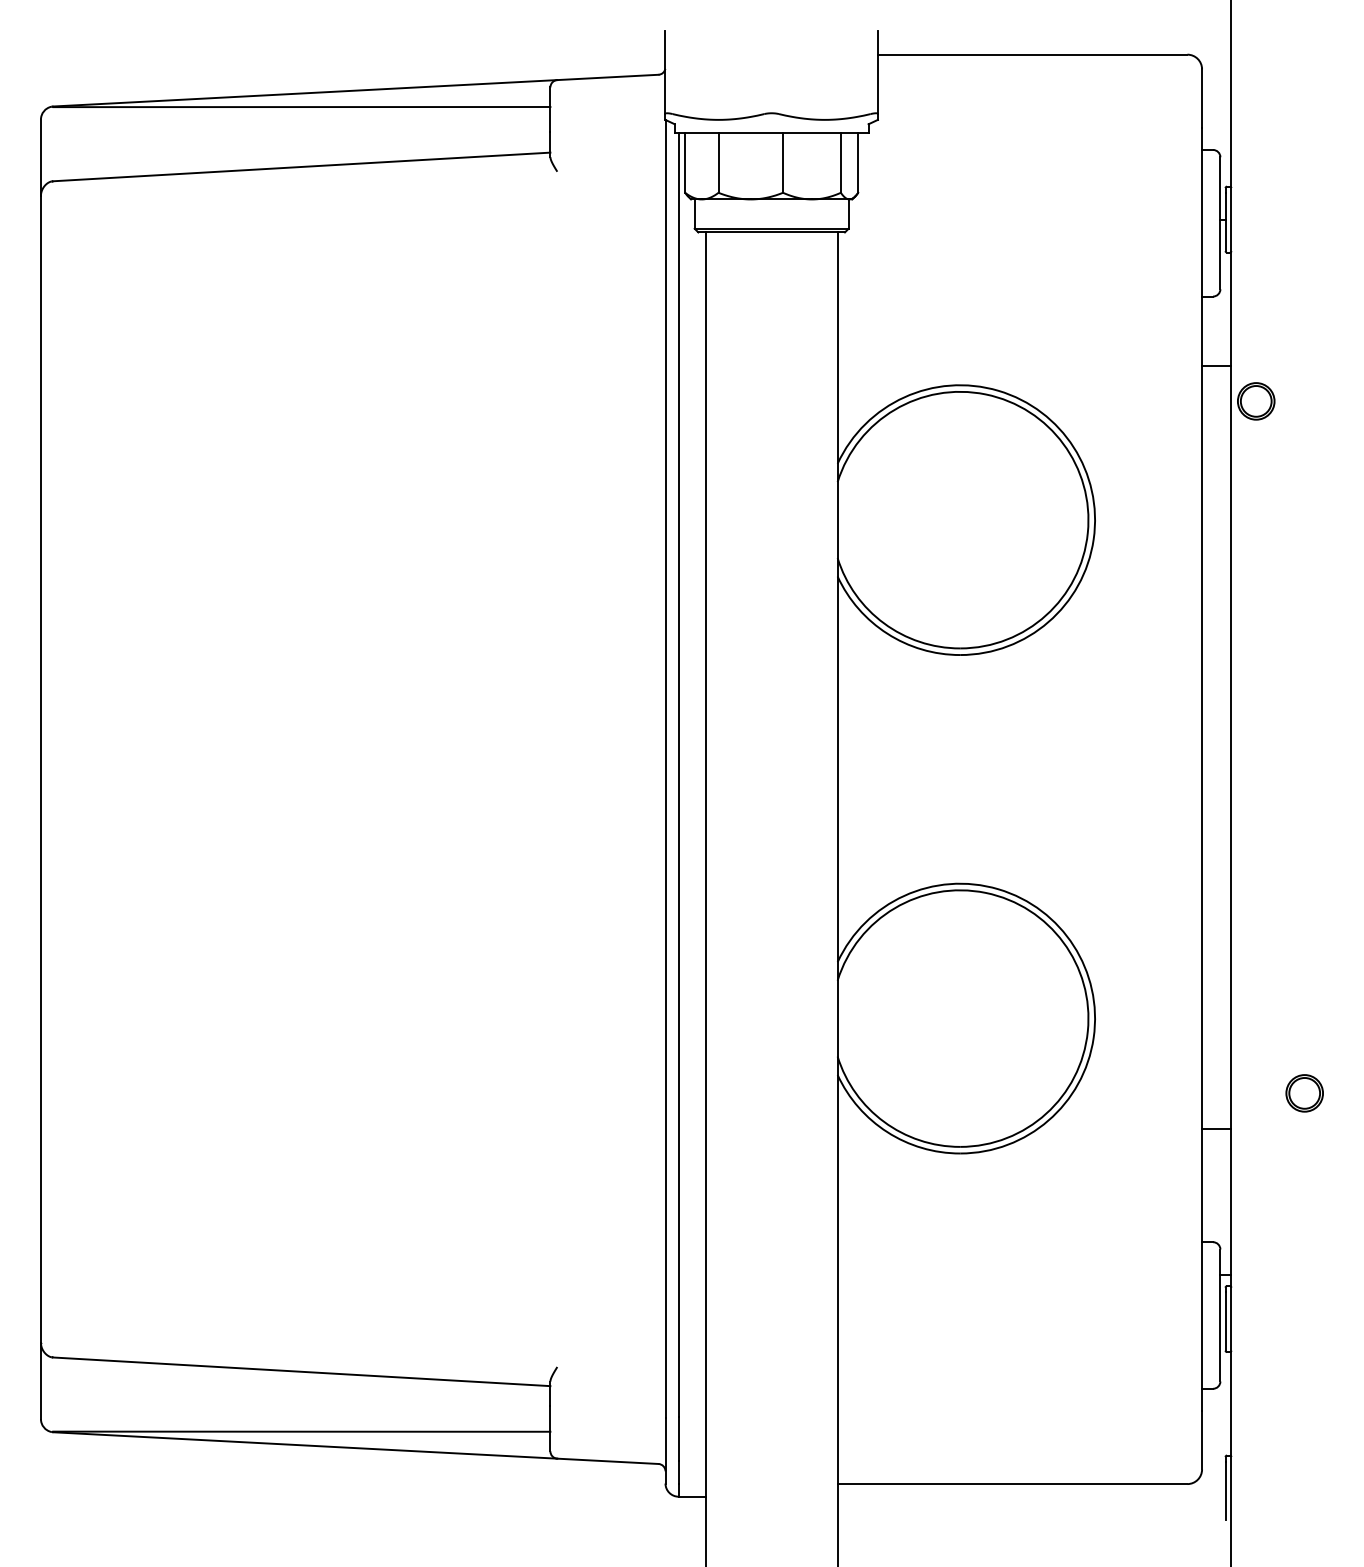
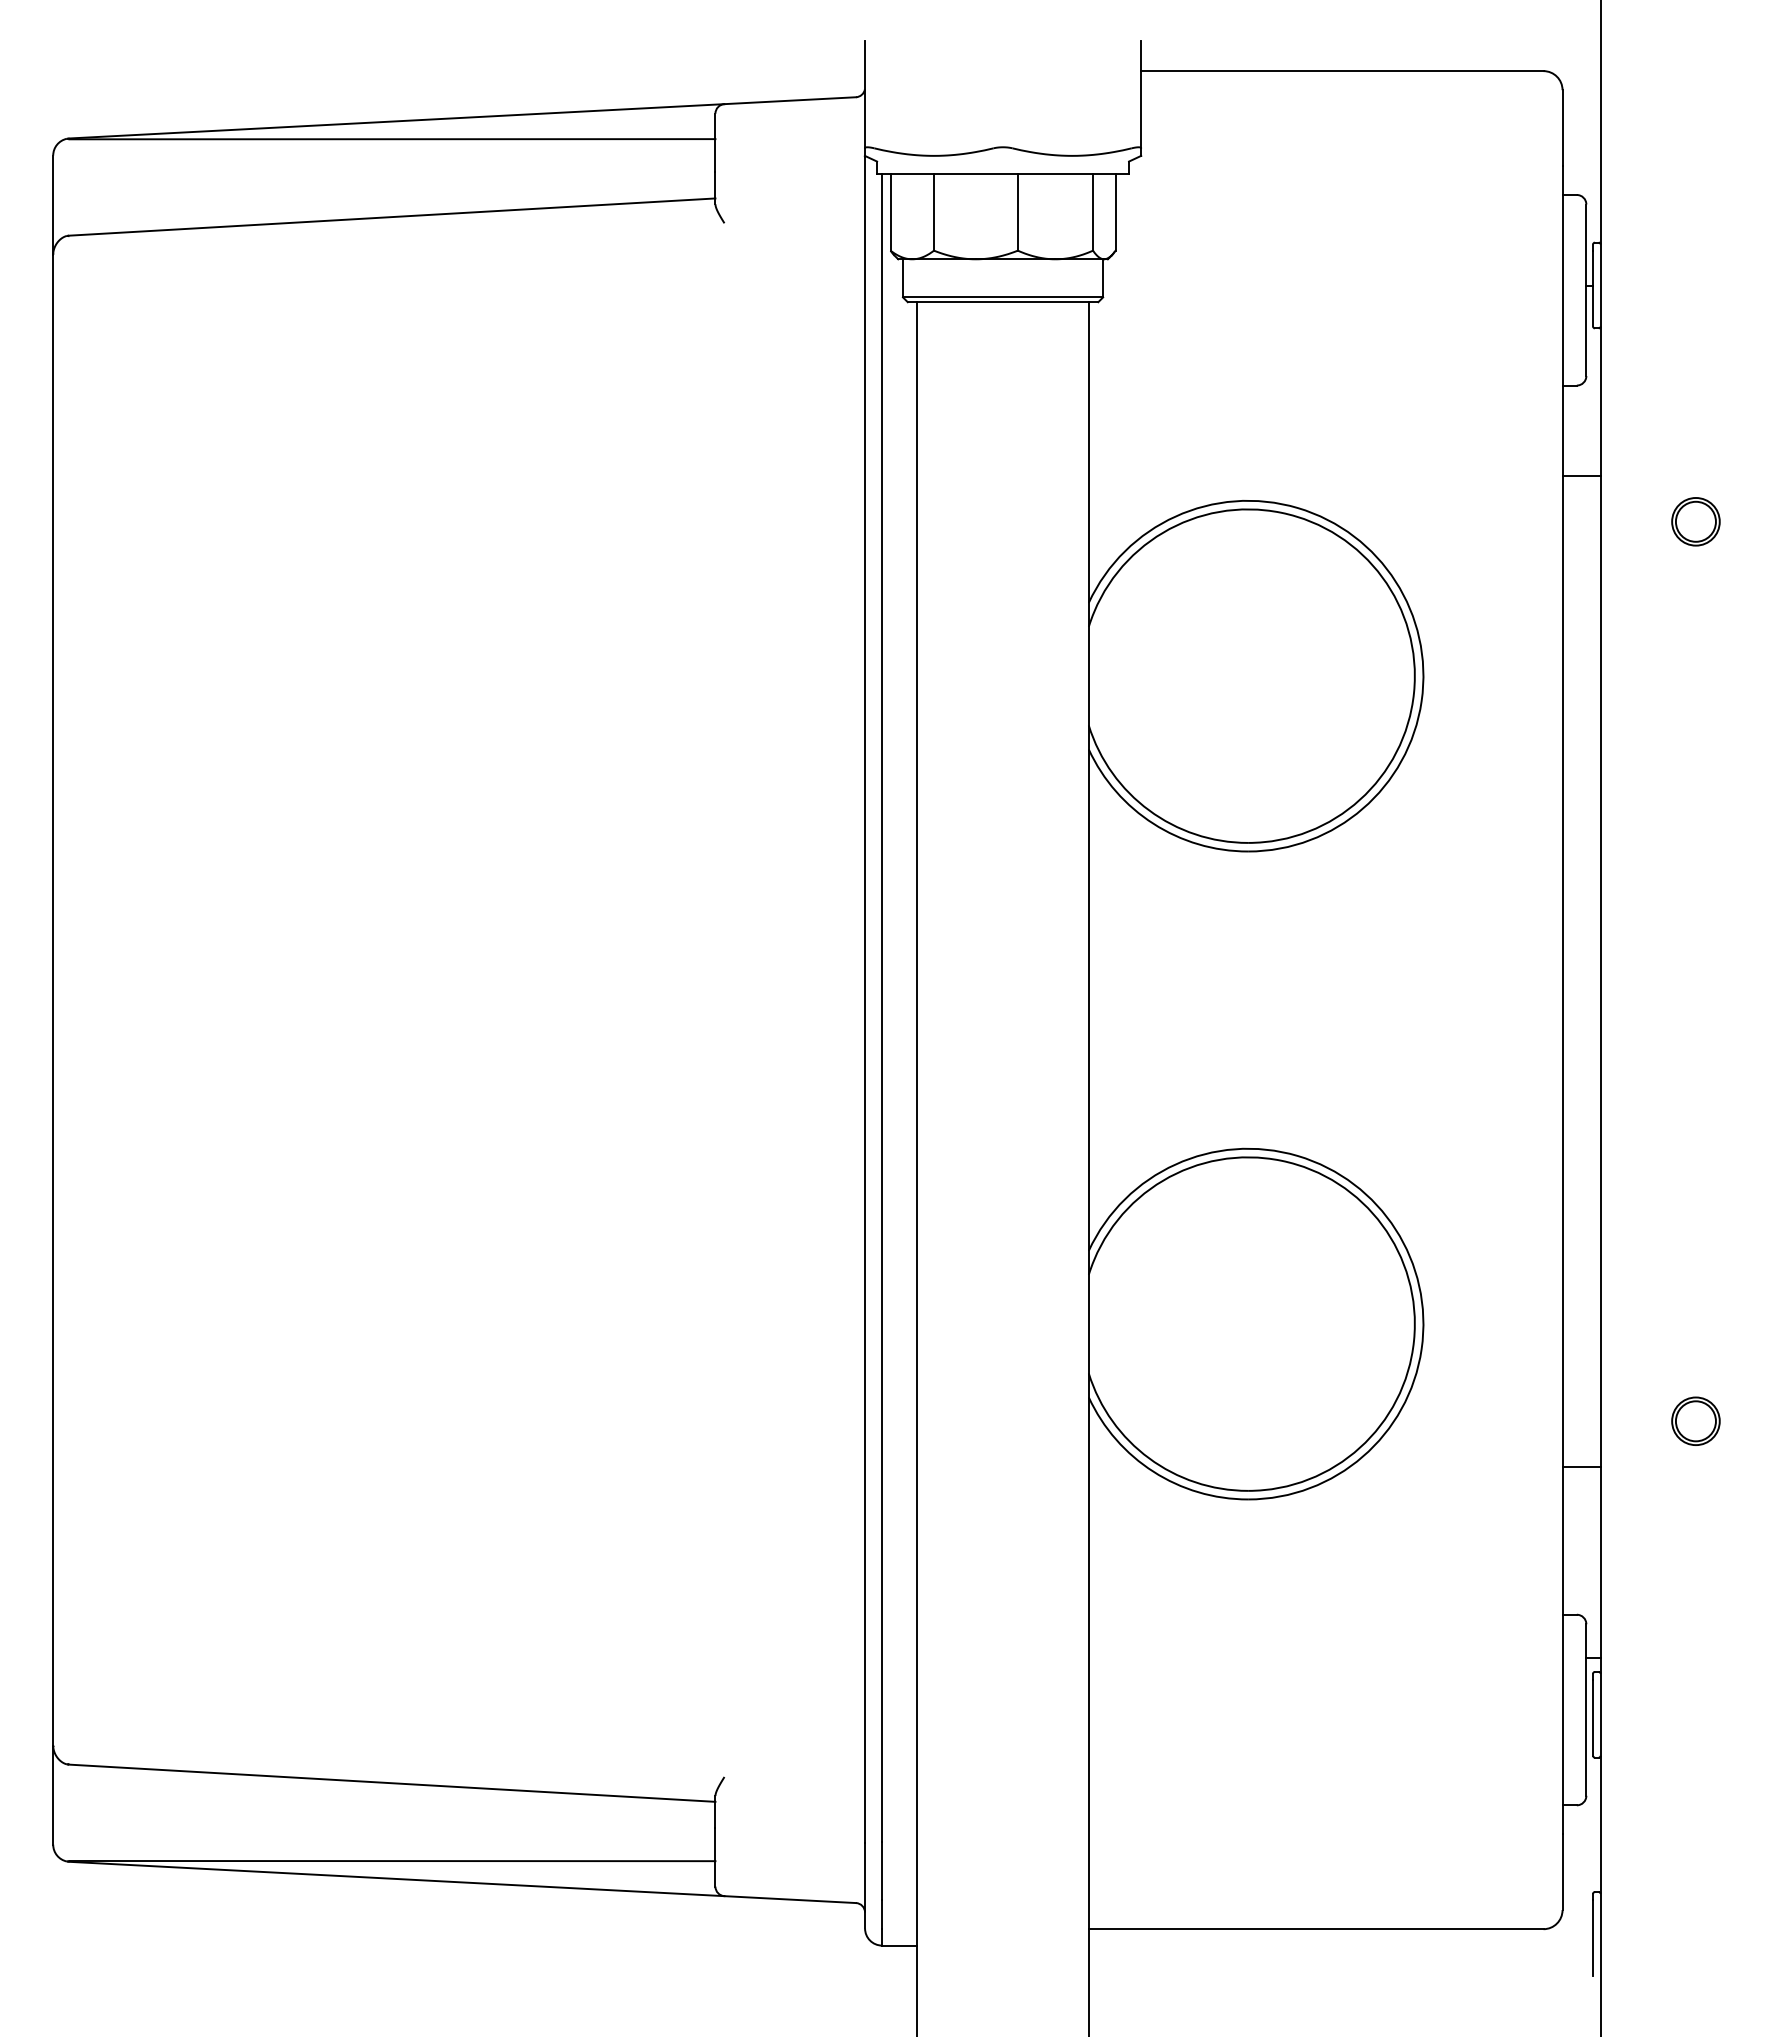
part: (1255, 401) -> (1695, 521), moved

